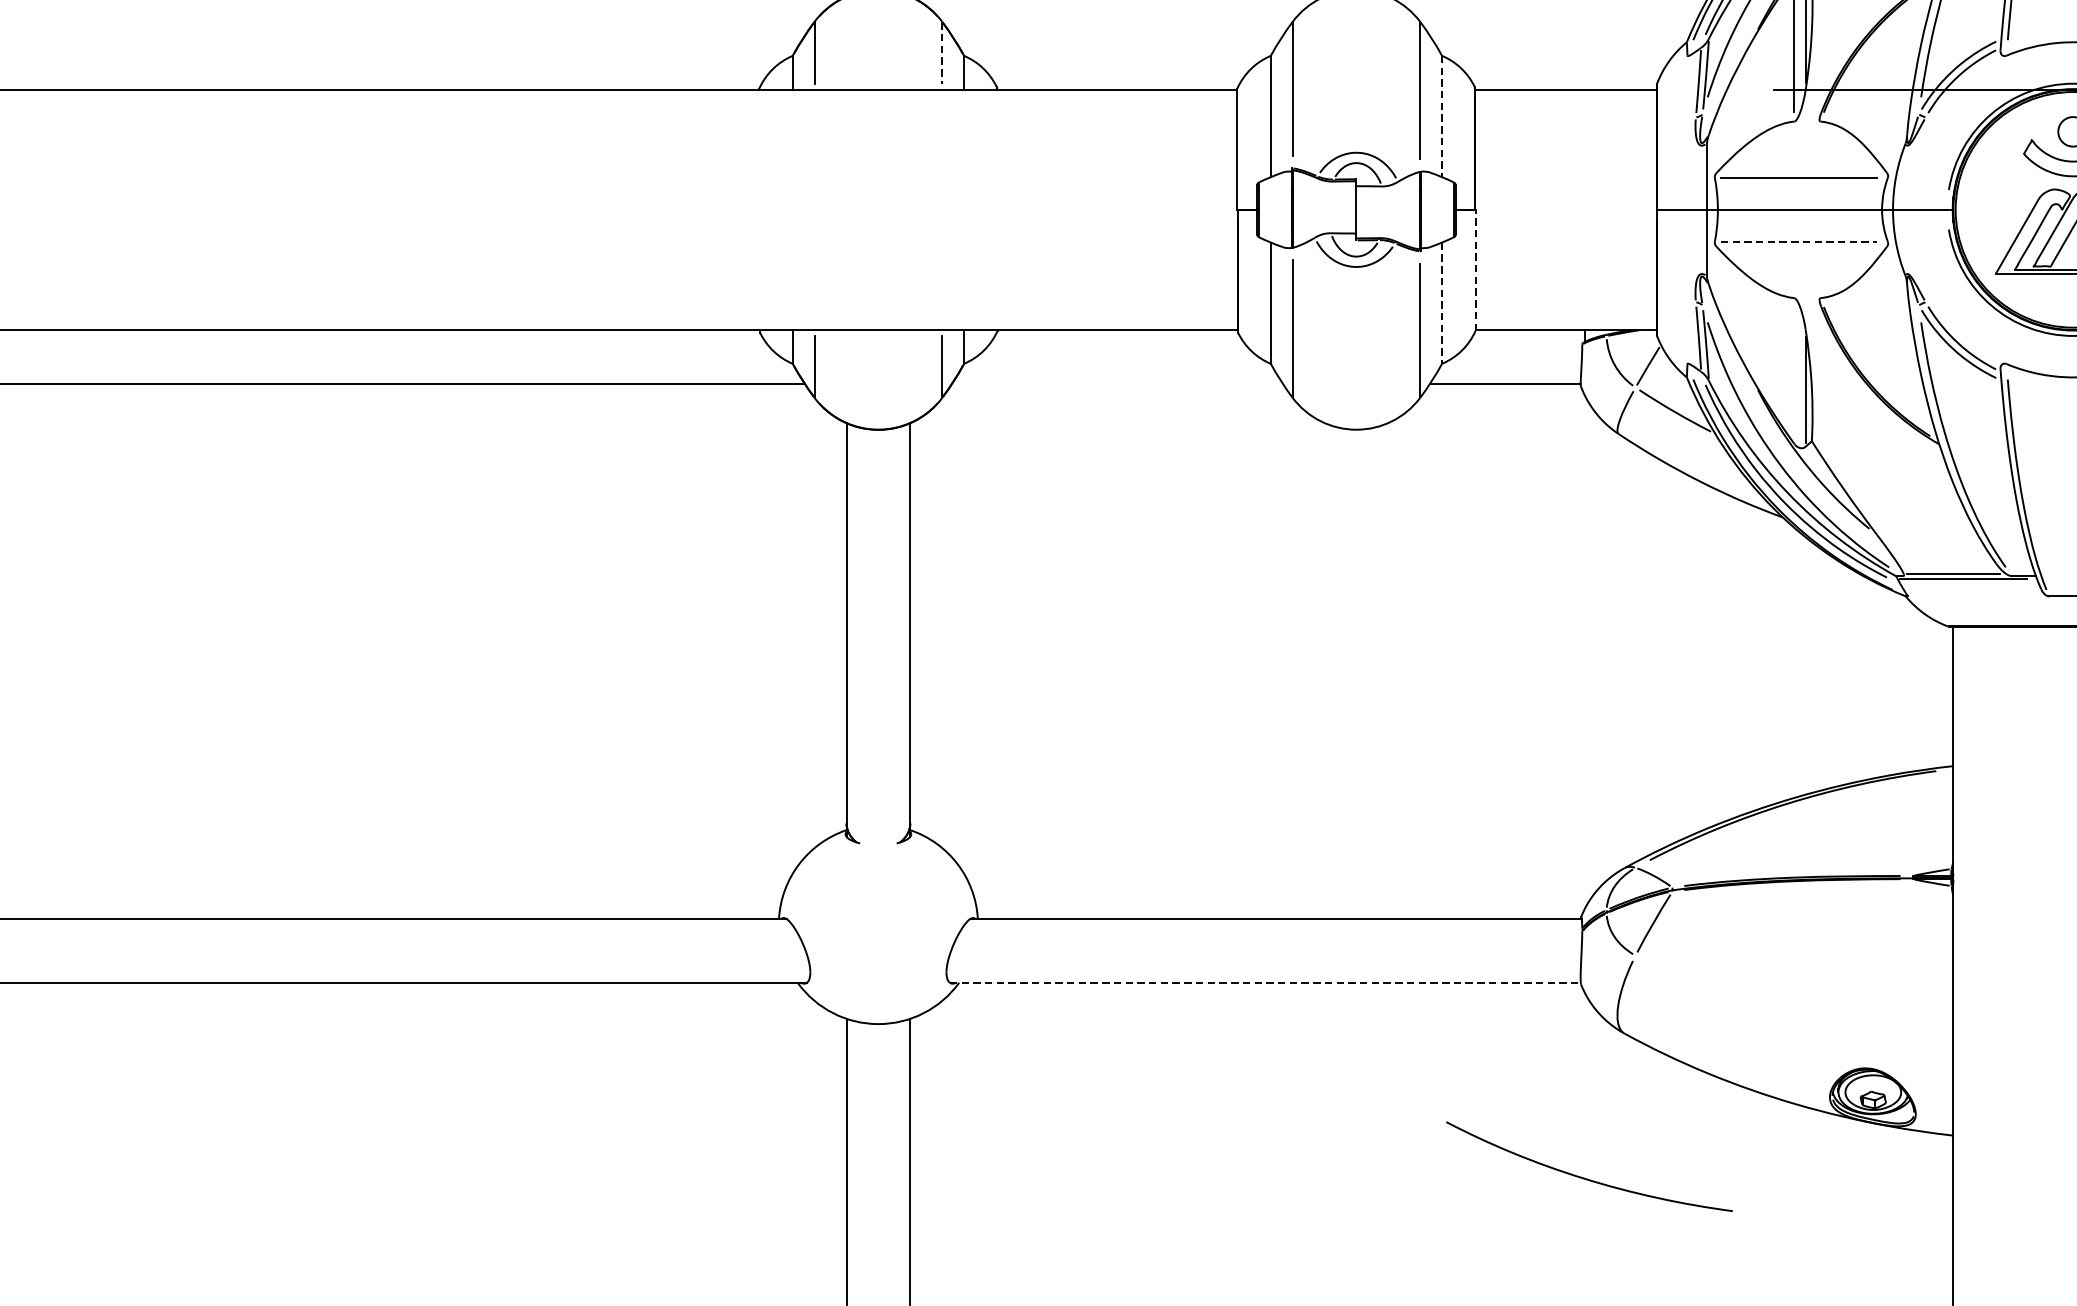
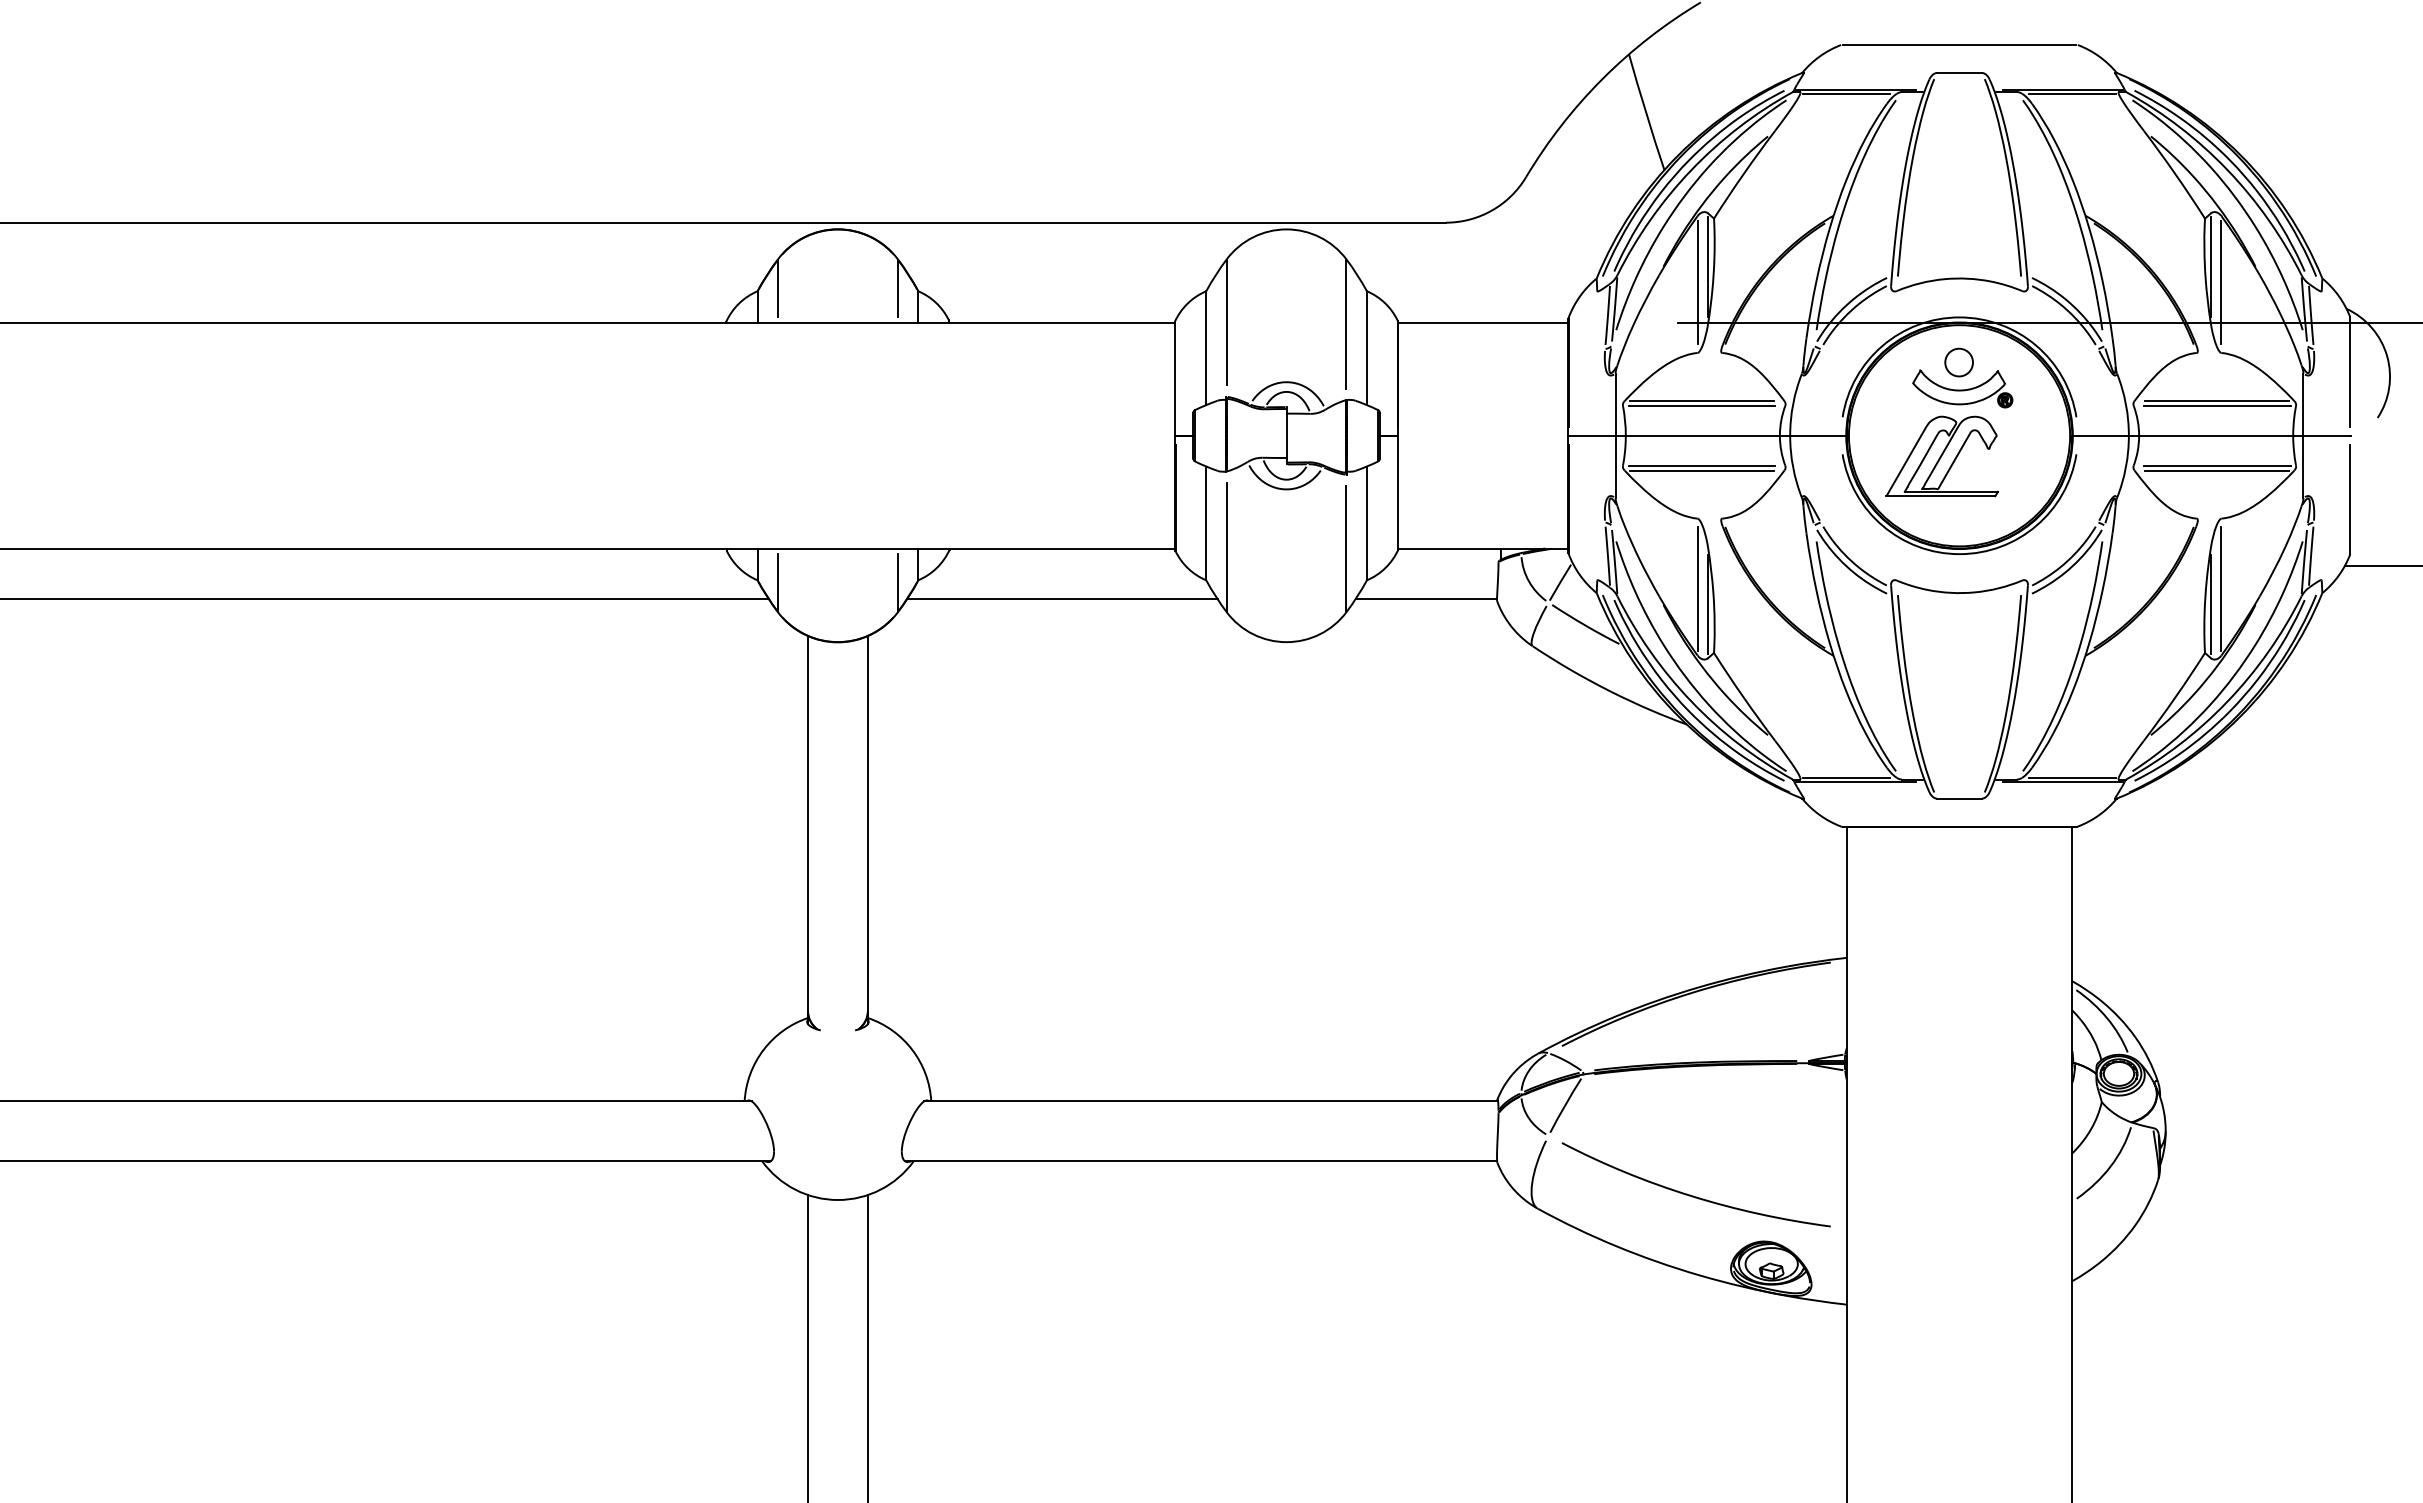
line: (941, 52) -> (897, 288), dashed -> solid
line: (1441, 116) -> (1366, 348), dashed -> solid
line: (1799, 173) -> (1702, 401), added
line: (1799, 241) -> (1702, 465), dashed -> solid
line: (1799, 246) -> (1702, 470), added
line: (1475, 270) -> (1398, 492), dashed -> solid
line: (1441, 303) -> (1366, 523), dashed -> solid
line: (1794, 372) -> (1697, 588), added
line: (1117, 384) -> (1062, 599), added
line: (1265, 983) -> (1201, 1161), dashed -> solid
curve: (1583, 1177) -> (1690, 1194), moved

